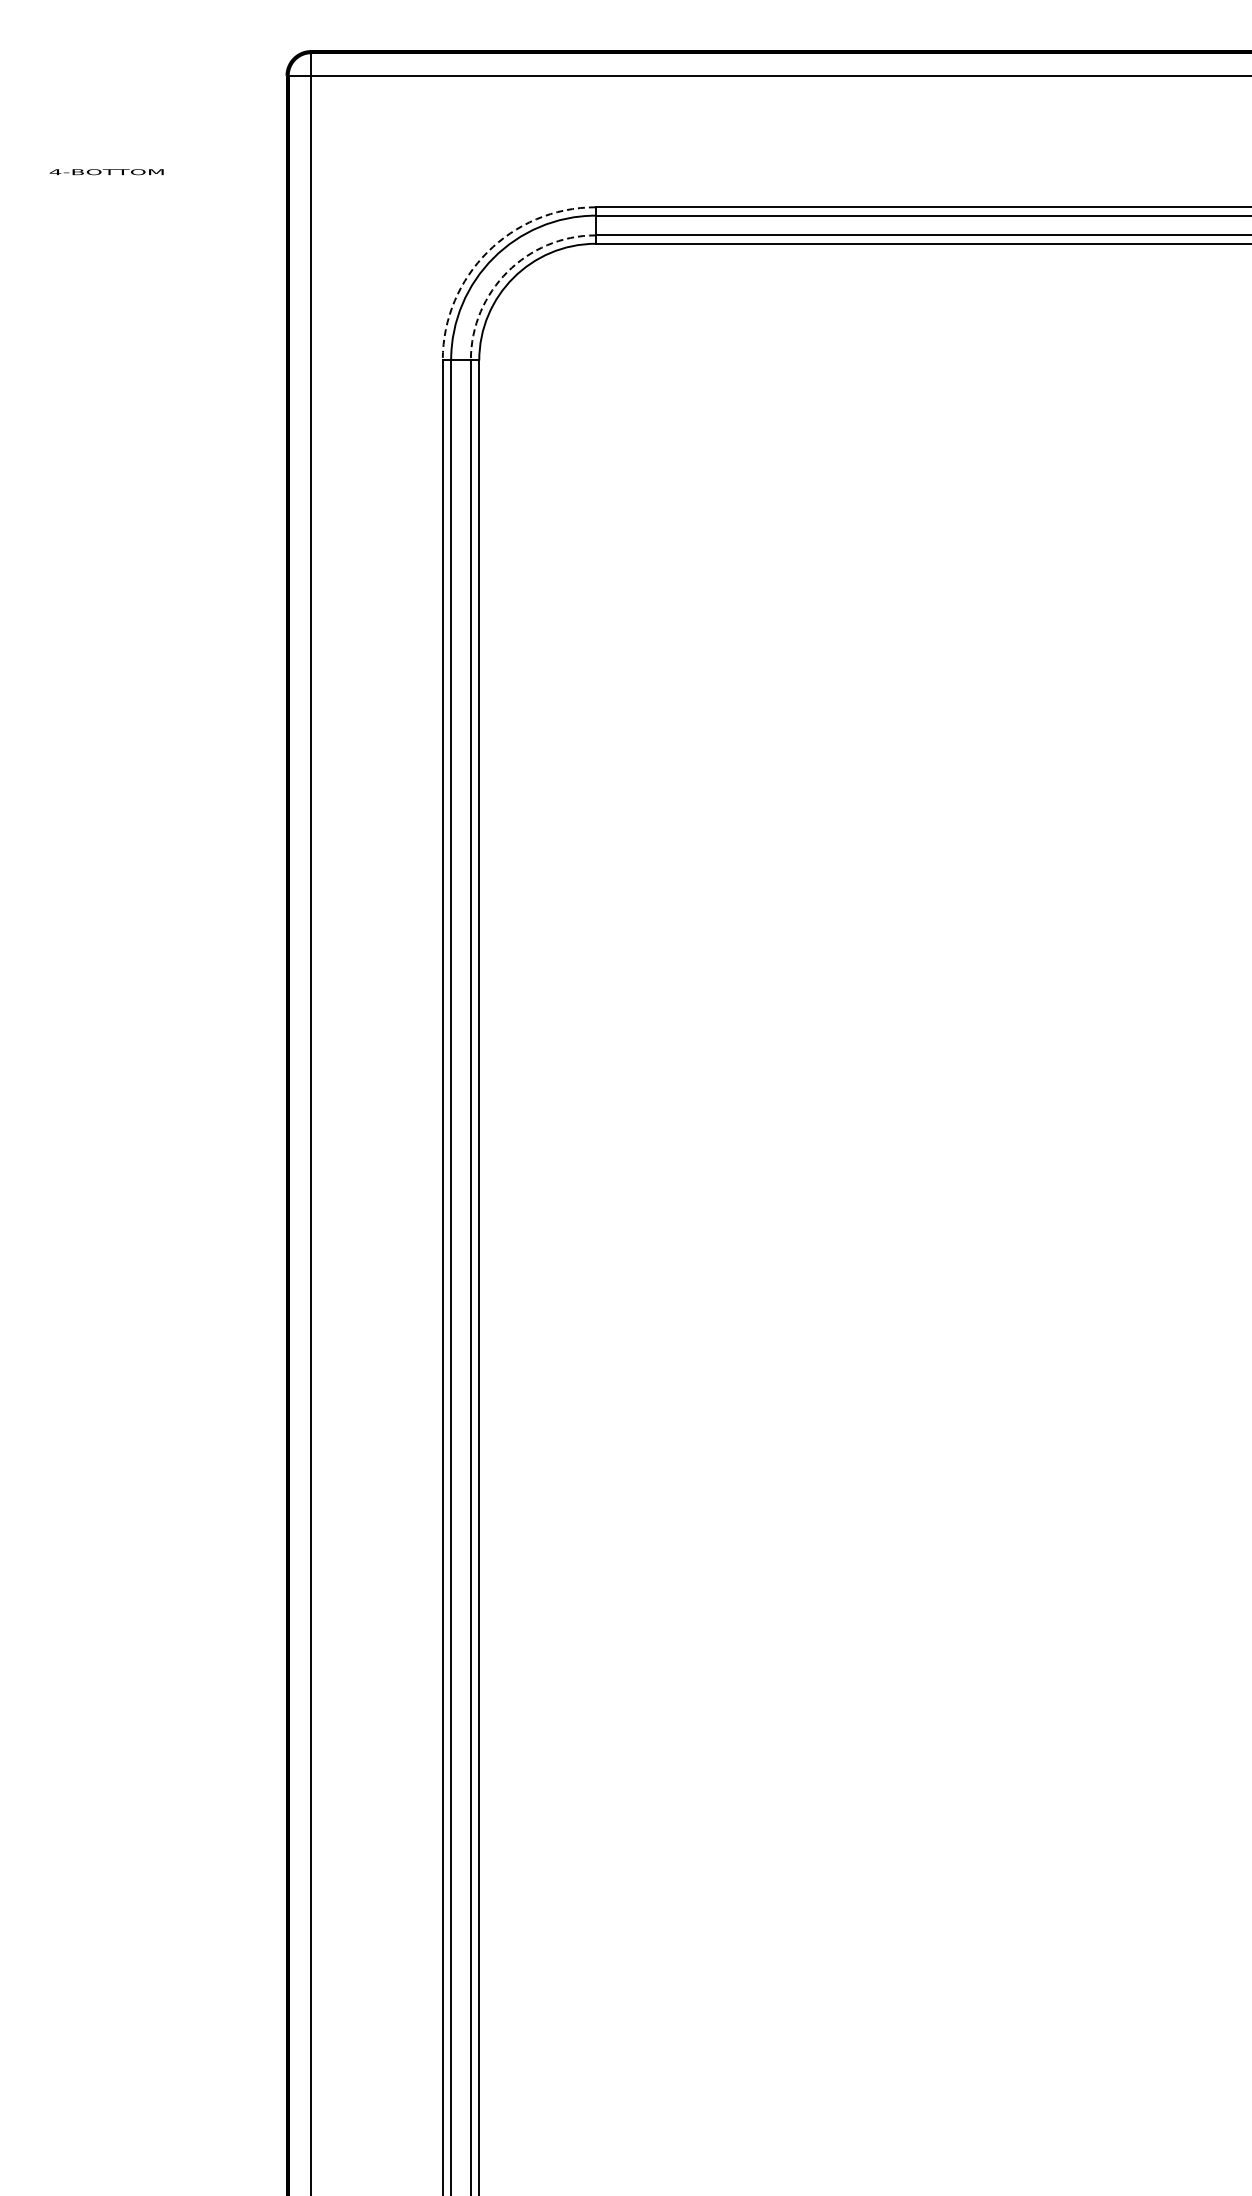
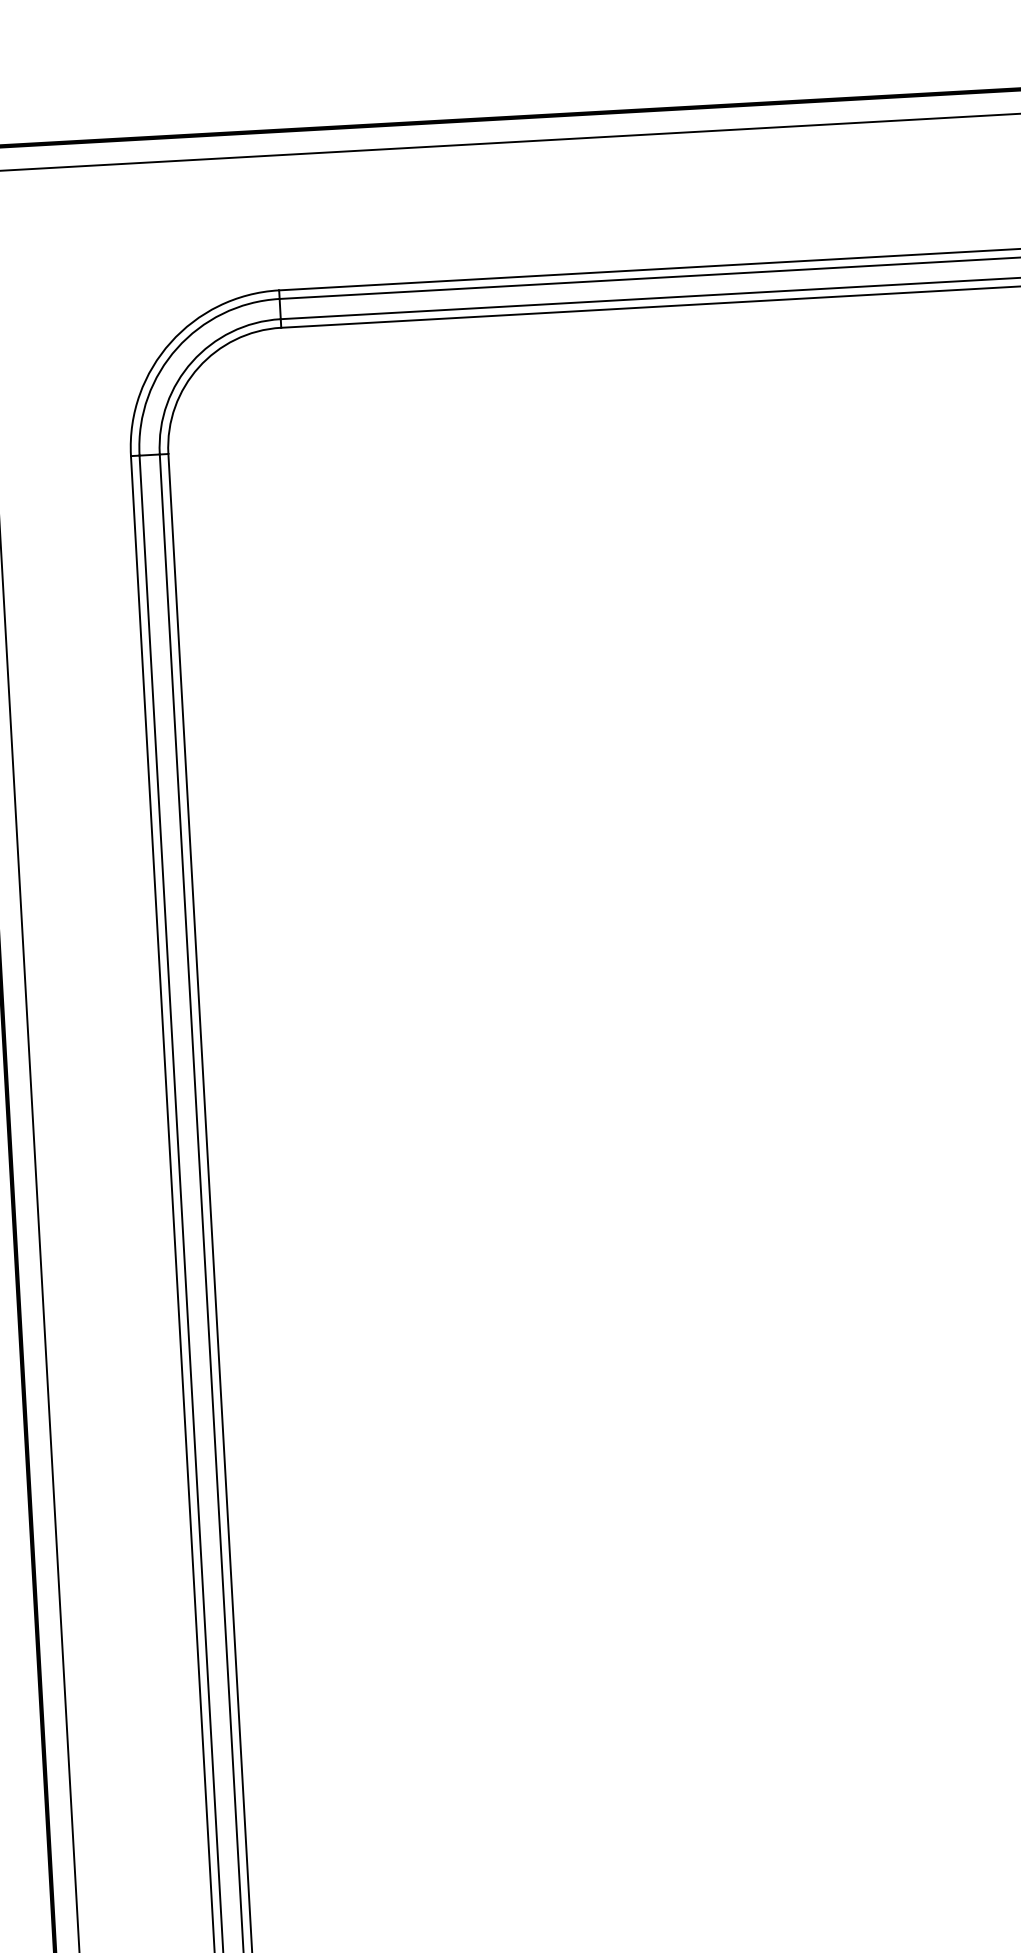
arc: (487, 252) -> (170, 342), dashed -> solid
arc: (507, 272) -> (192, 362), dashed -> solid

